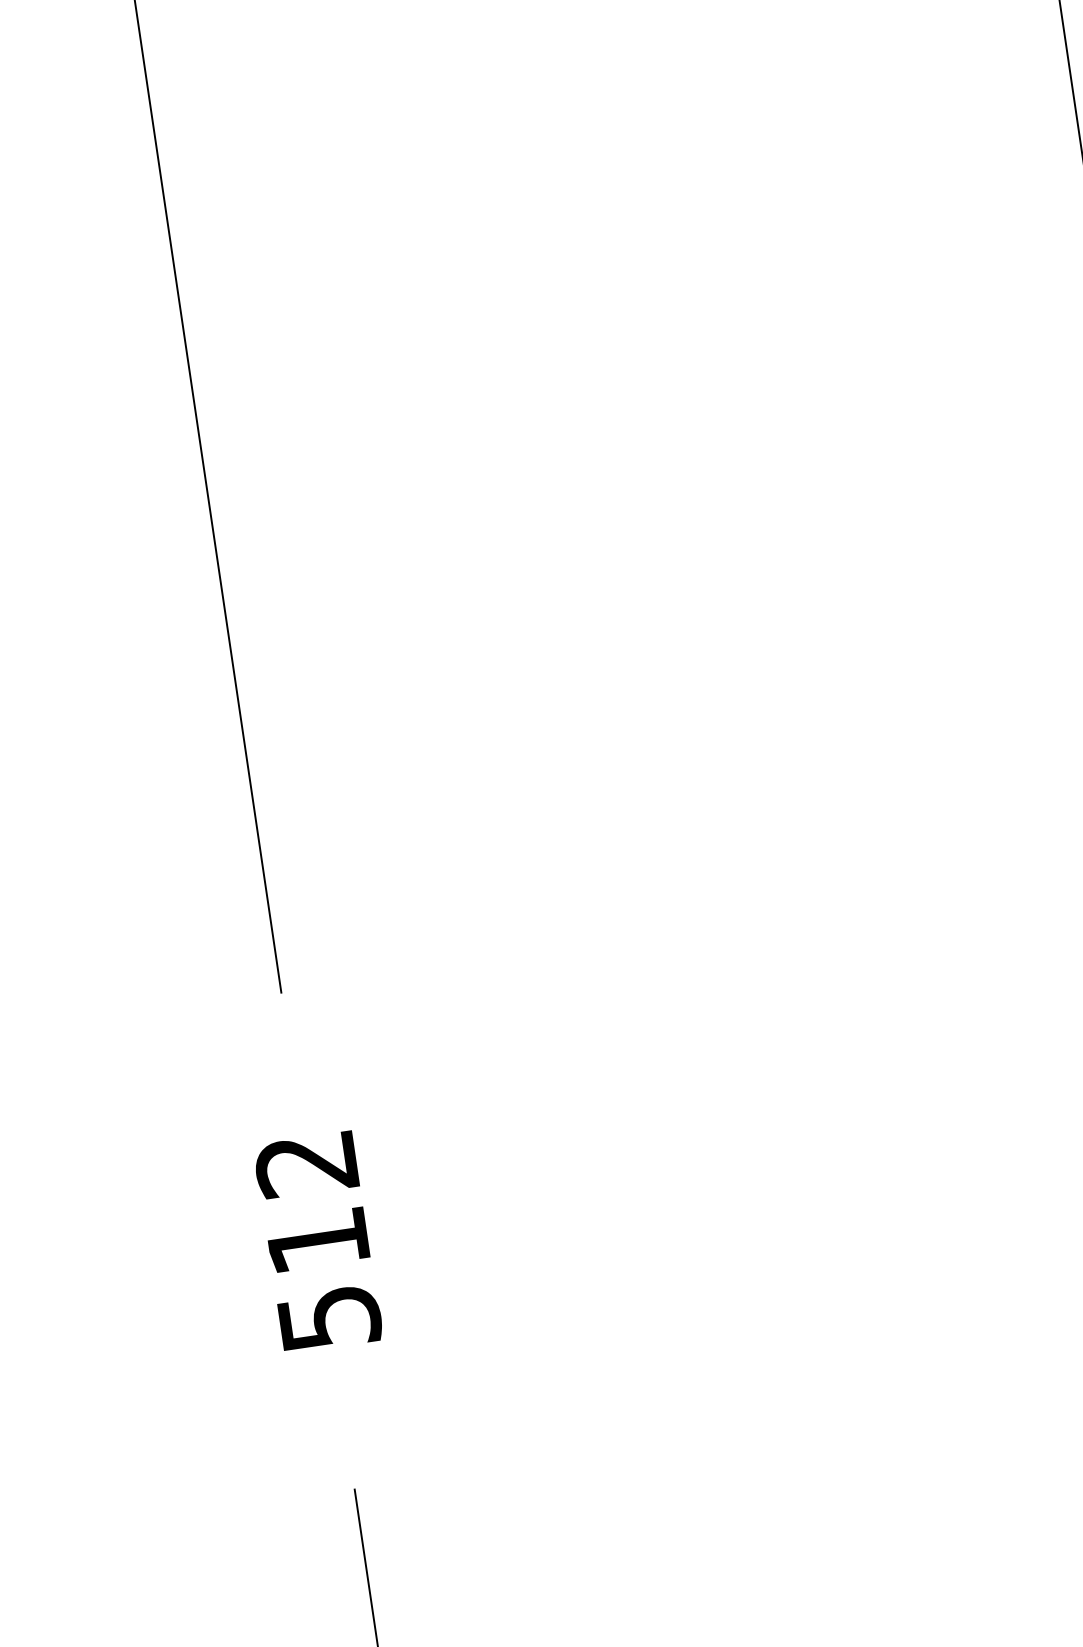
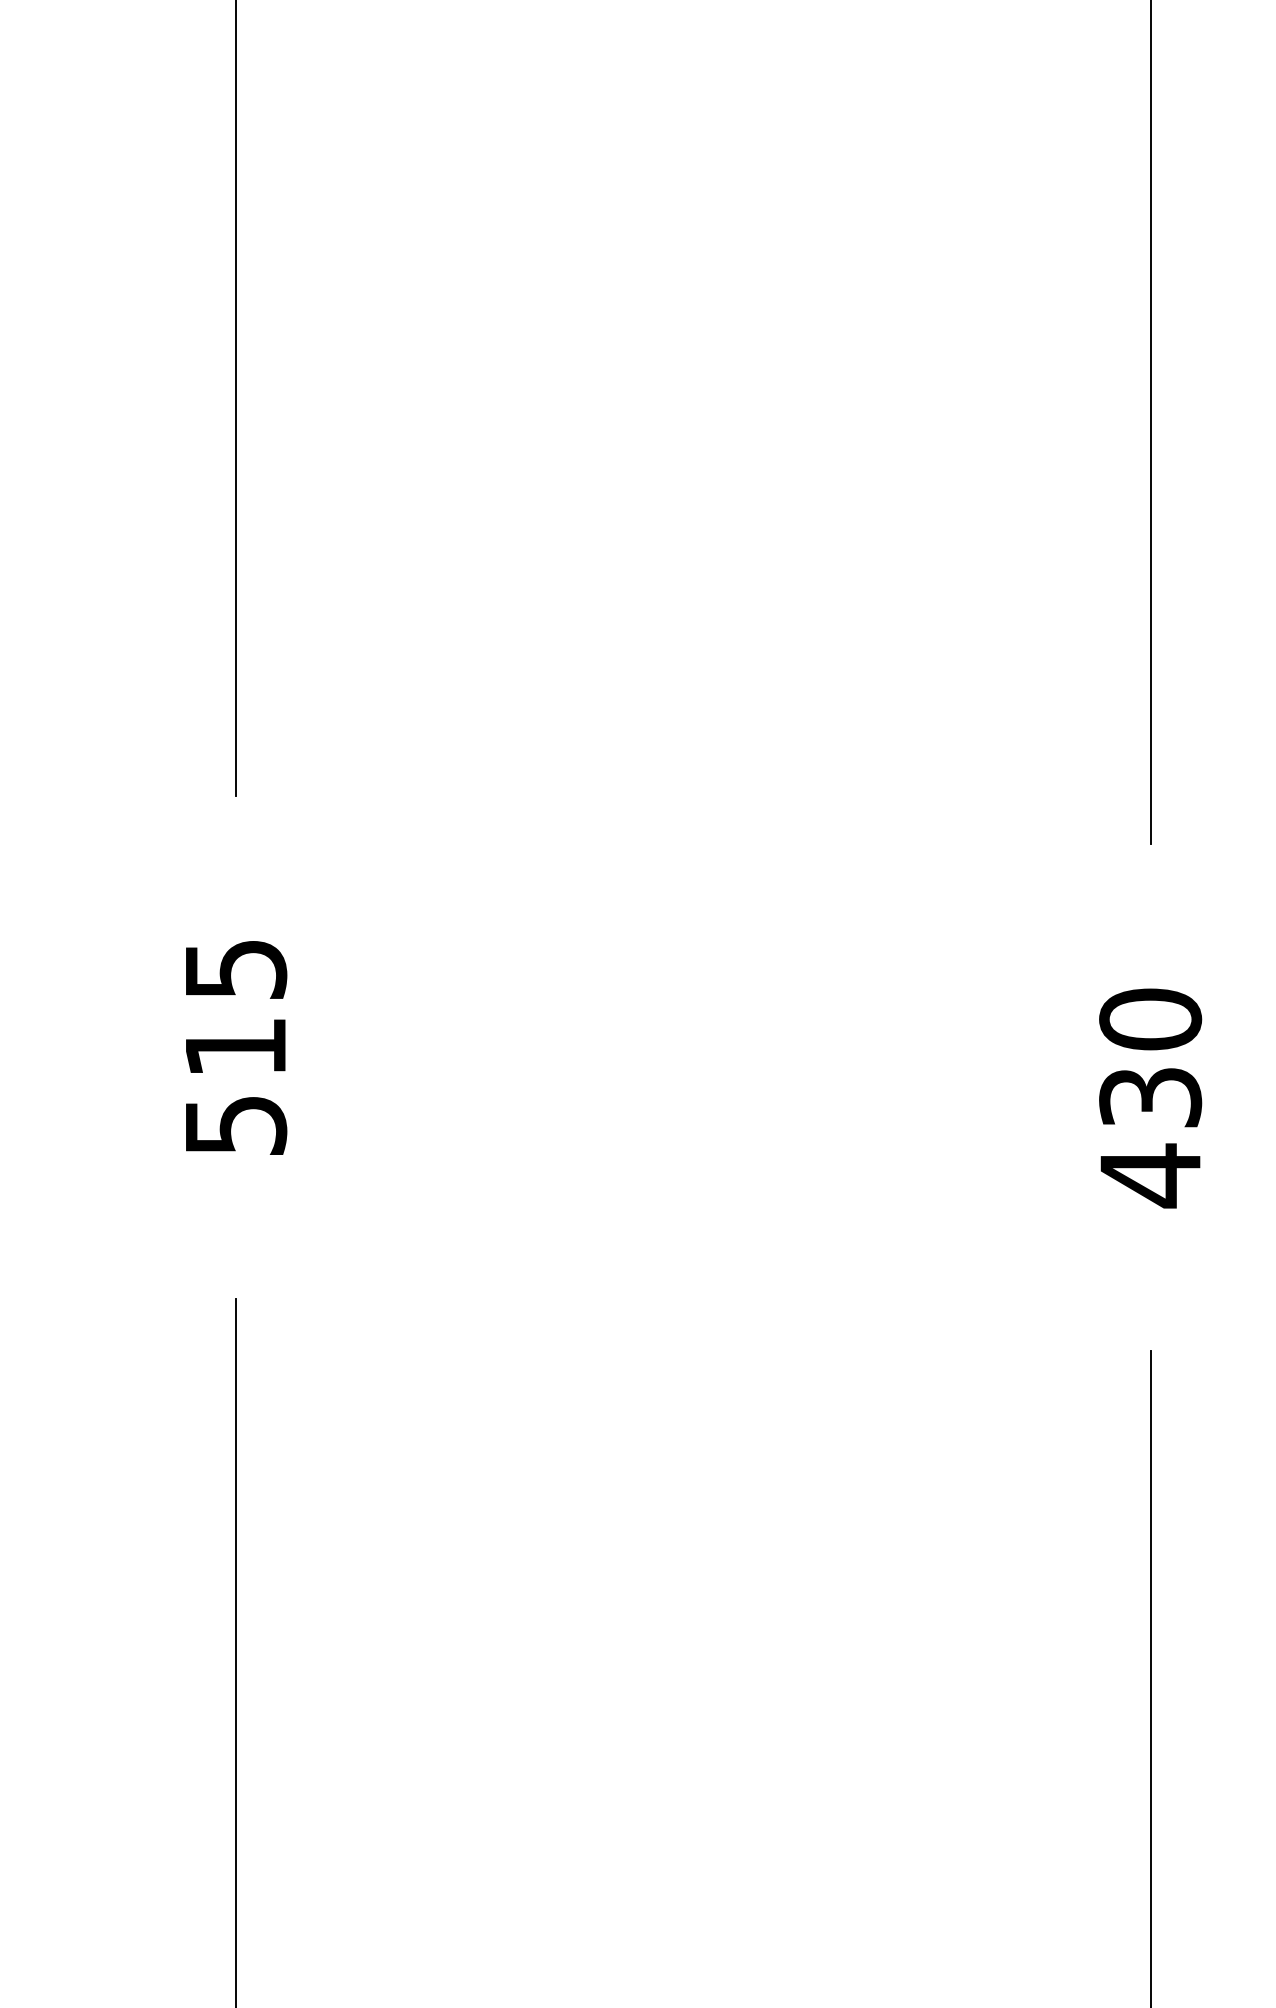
text: (306, 1165) -> (235, 970), 512 -> 515

